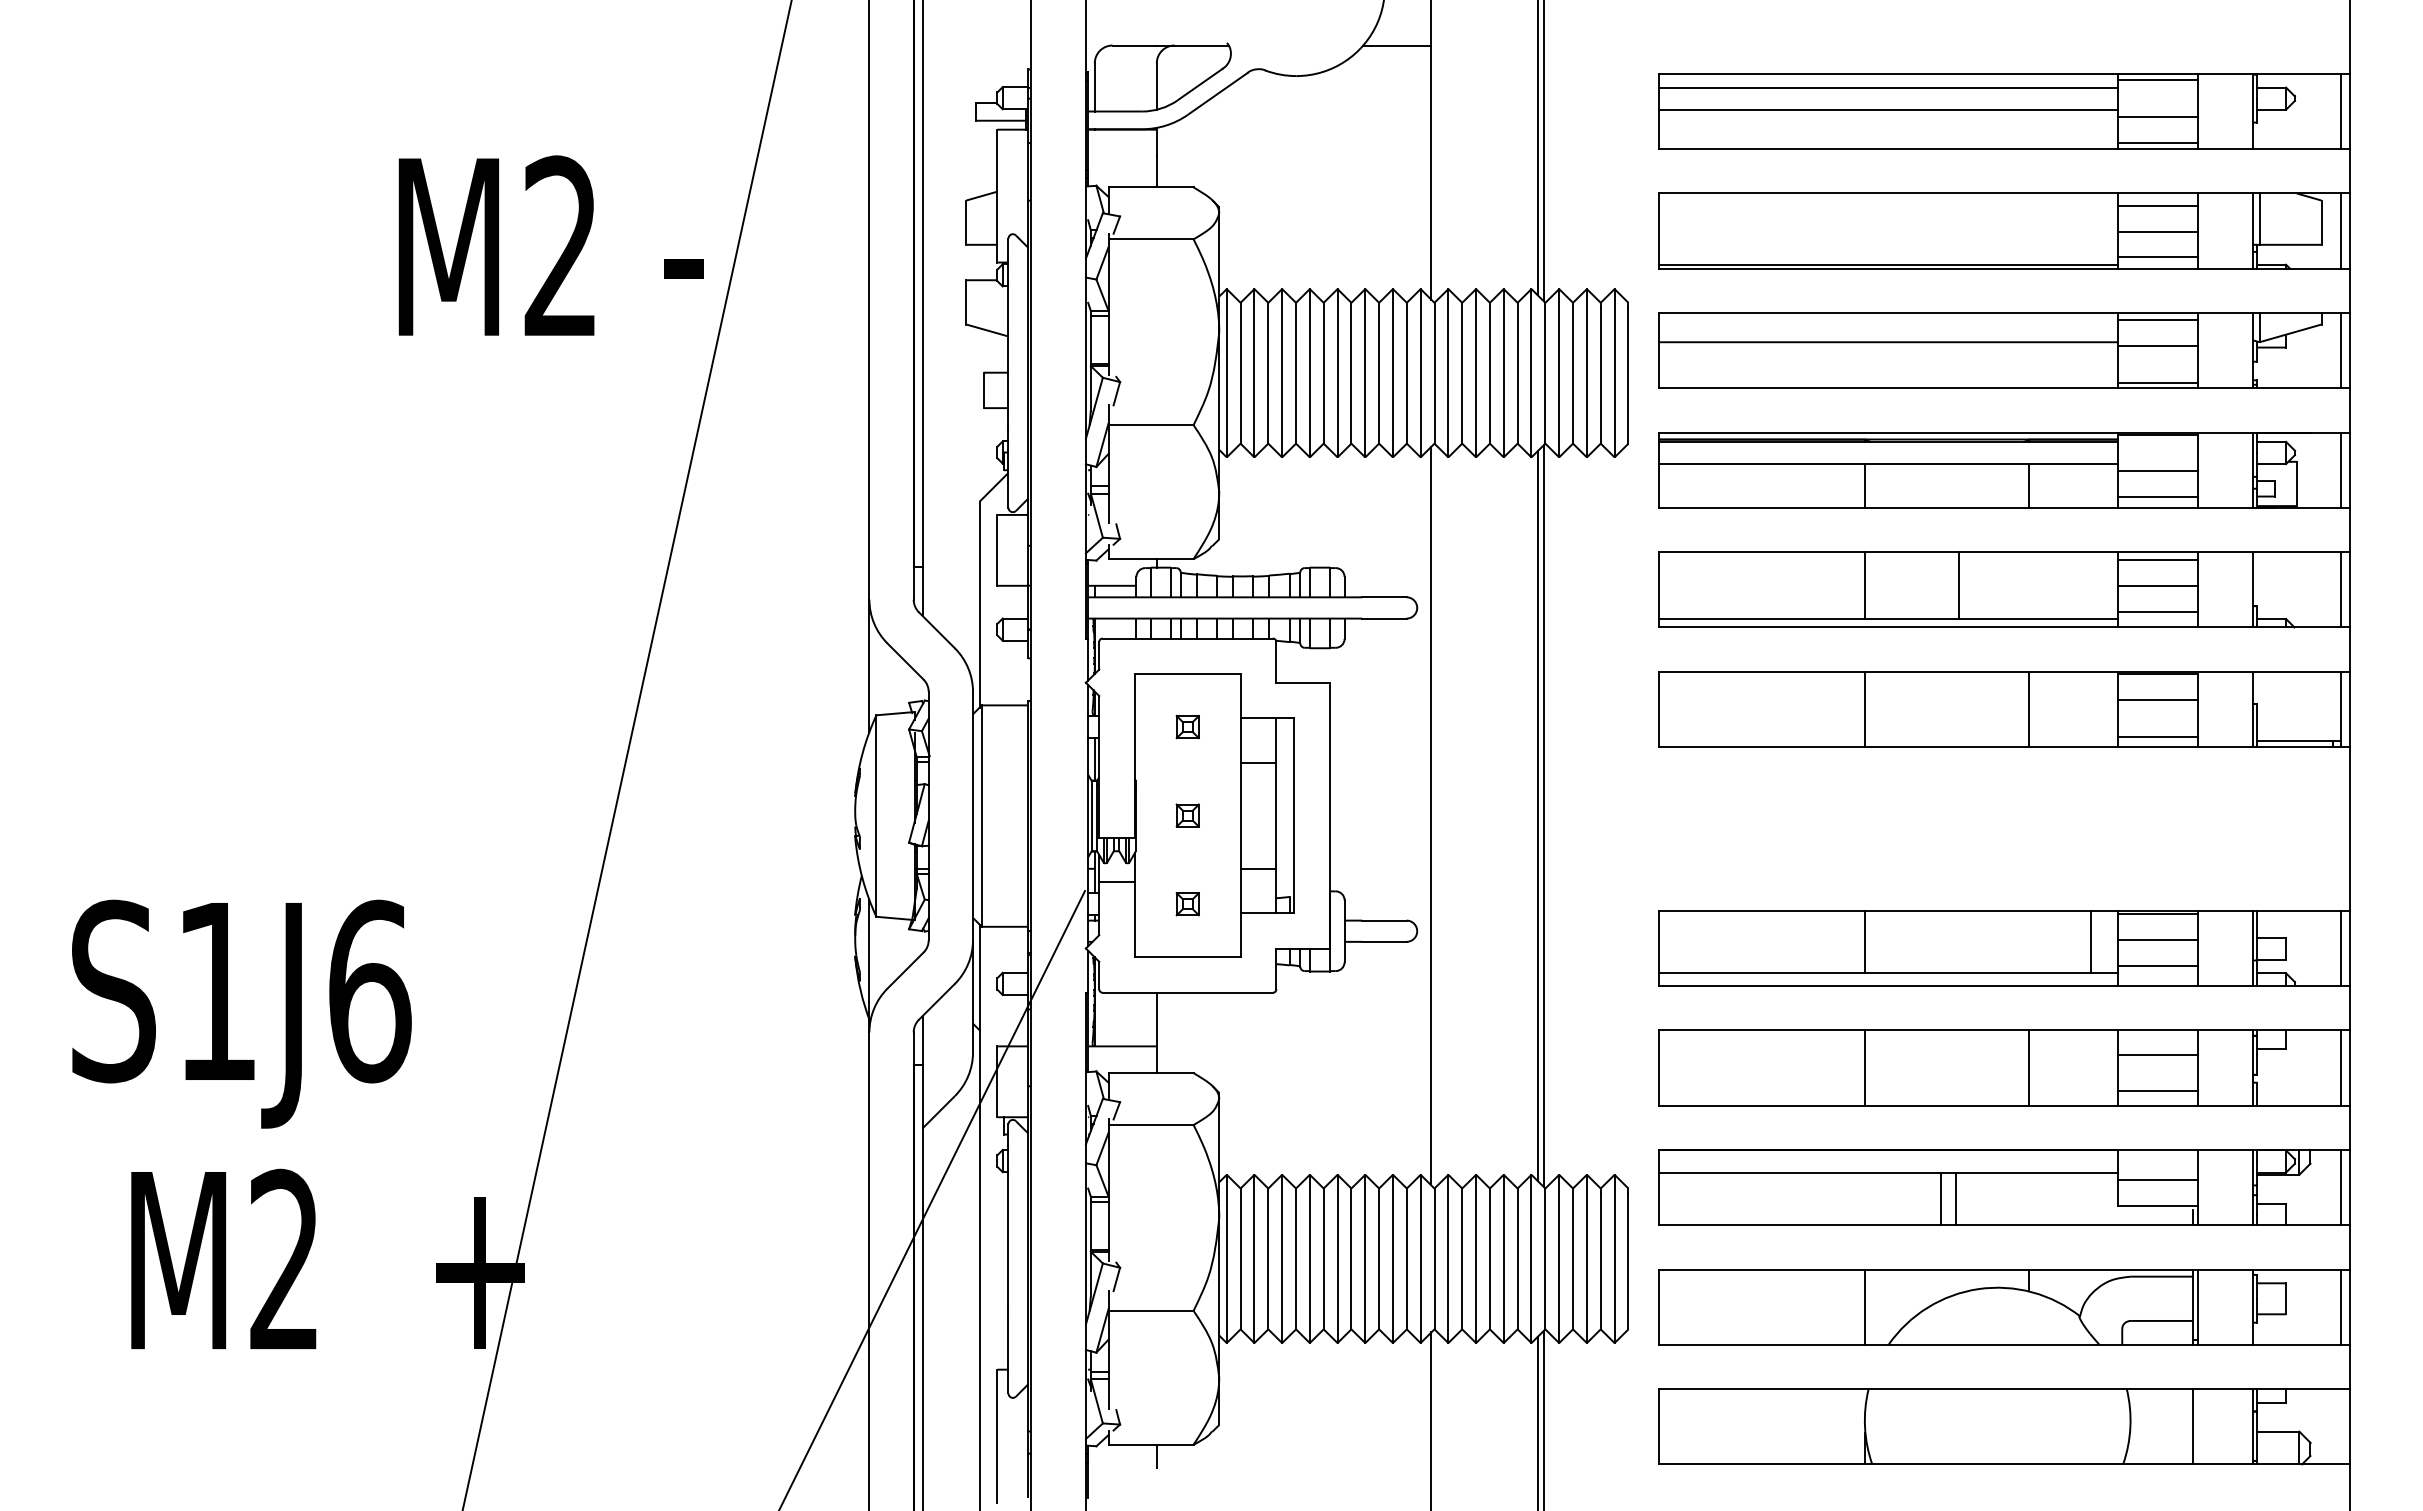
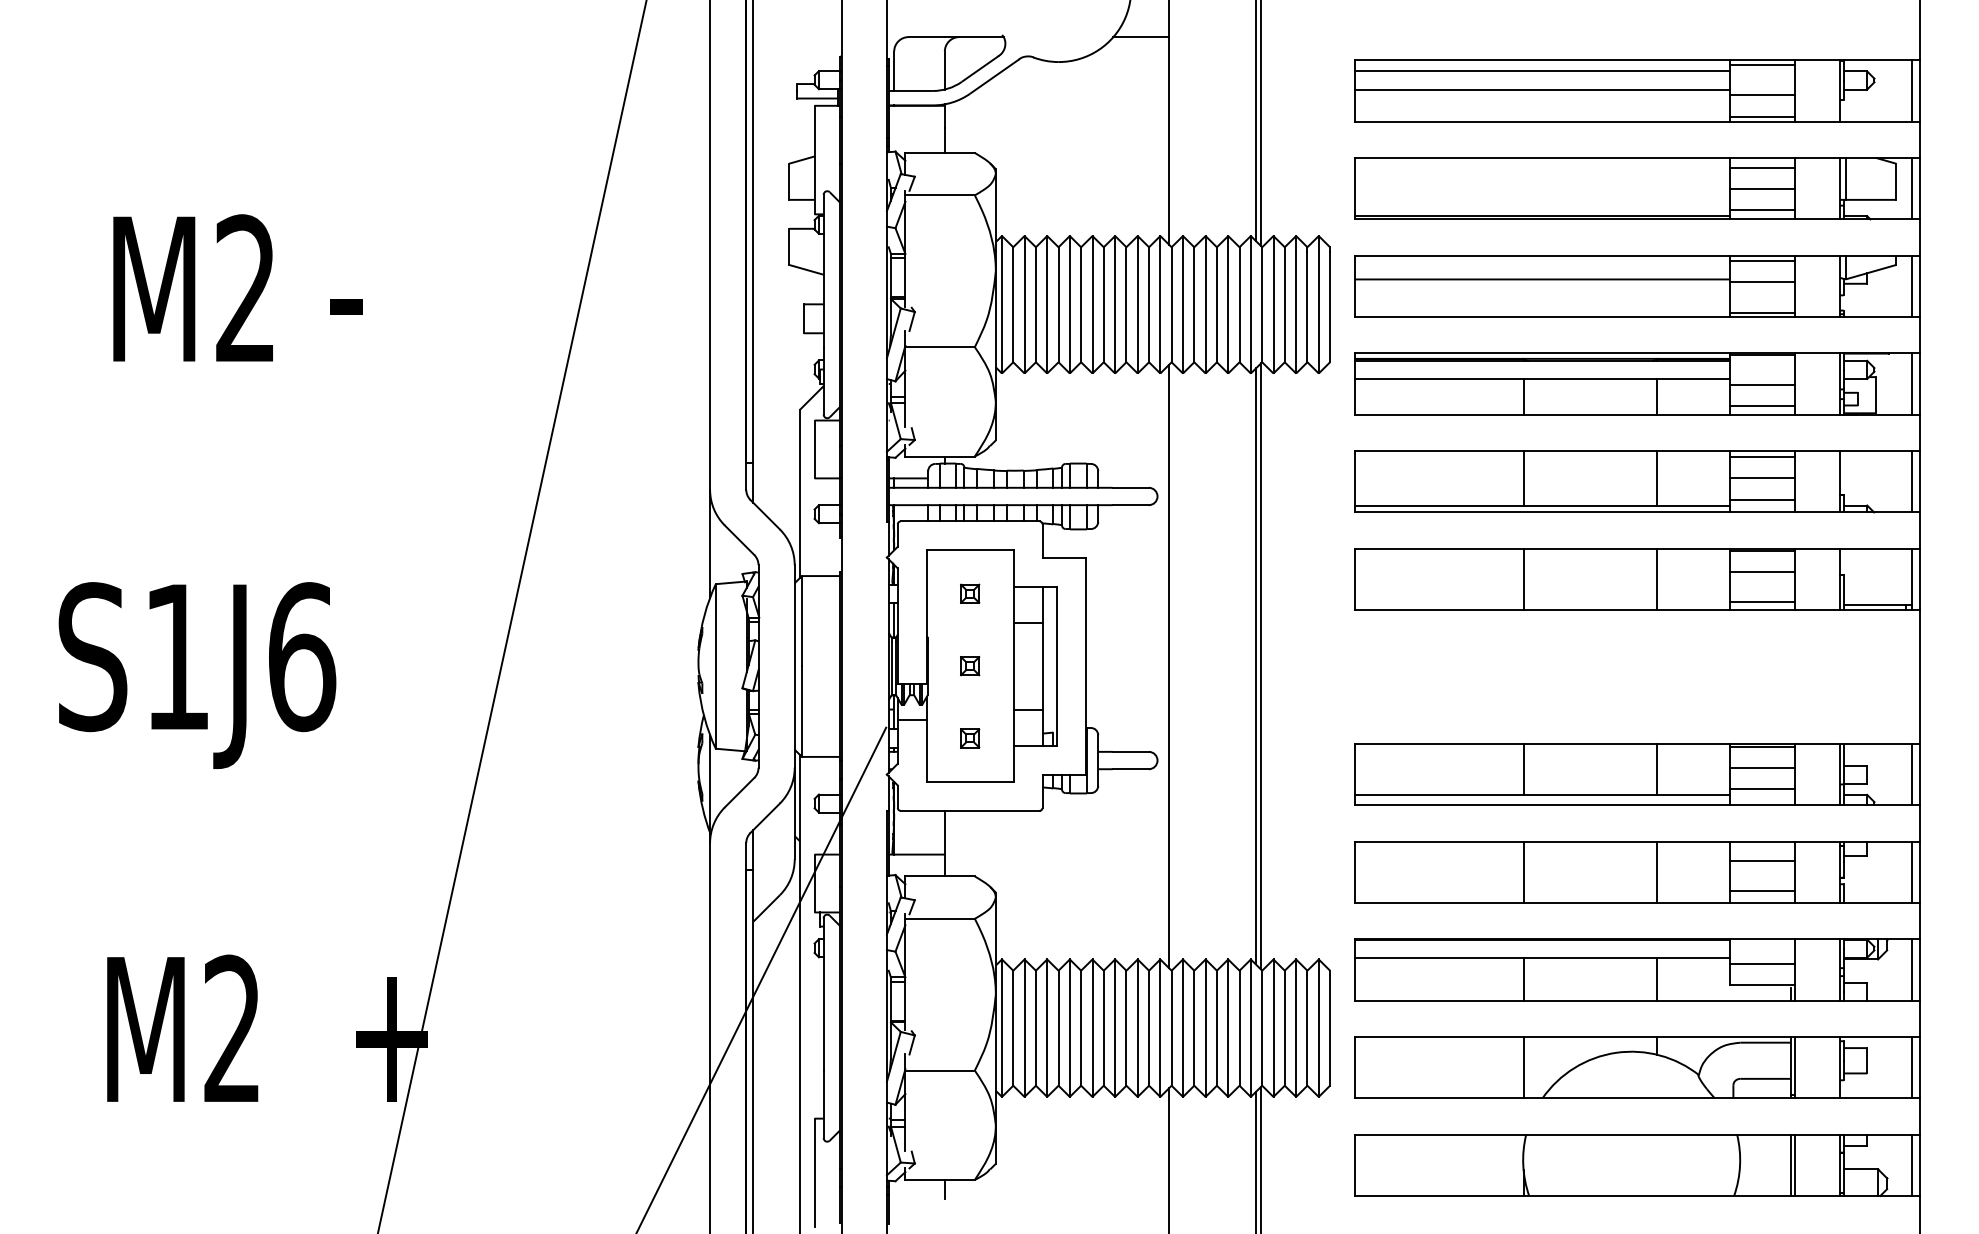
text: (550, 245) -> (237, 287), moved
line: (1959, 585) -> (1657, 478), moved
line: (2091, 941) -> (1657, 768), moved
text: (241, 1013) -> (197, 674), moved
line: (1941, 1198) -> (1523, 978), moved
line: (1956, 1198) -> (1657, 978), moved
line: (2197, 1426) -> (1794, 1165), added
line: (2341, 1426) -> (1912, 1165), added

